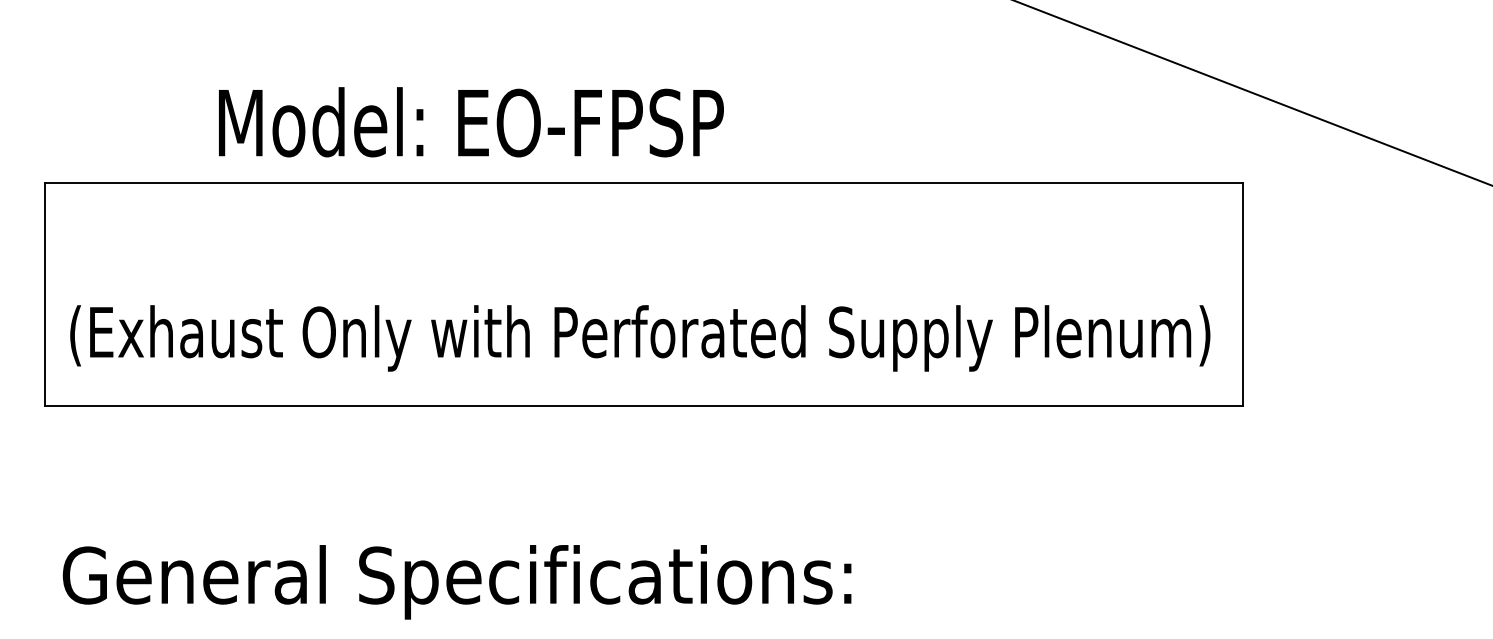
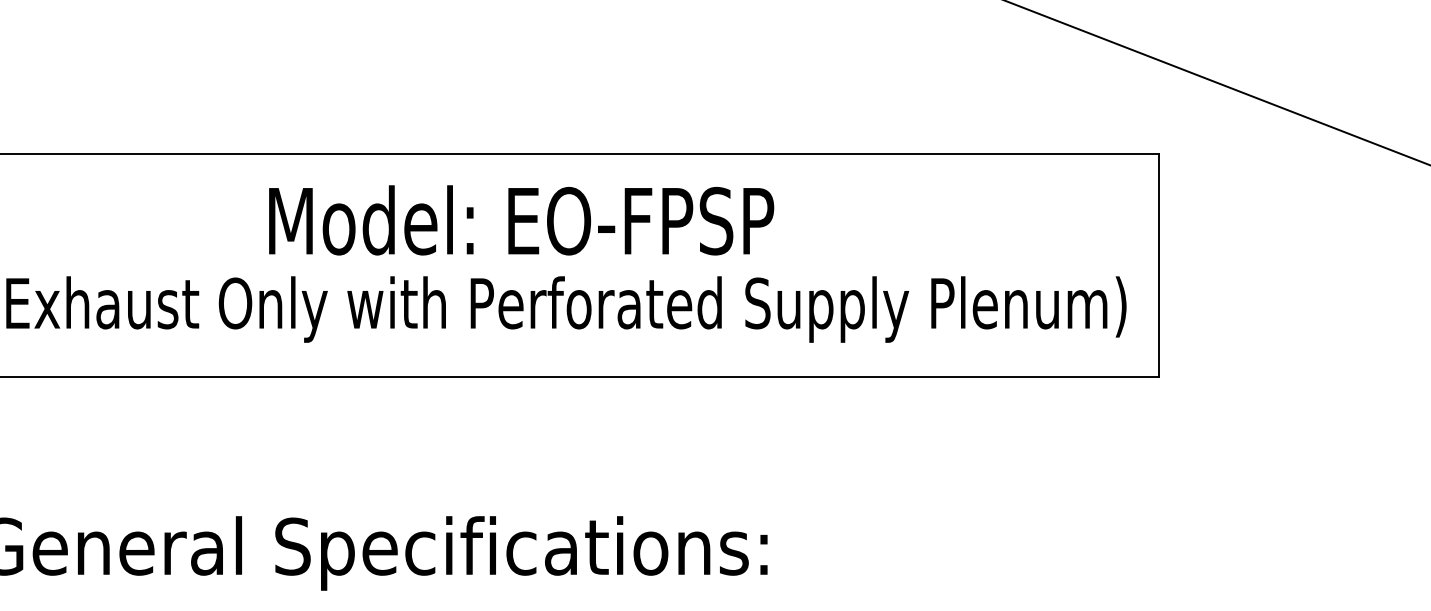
text: (471, 122) -> (521, 220), moved

